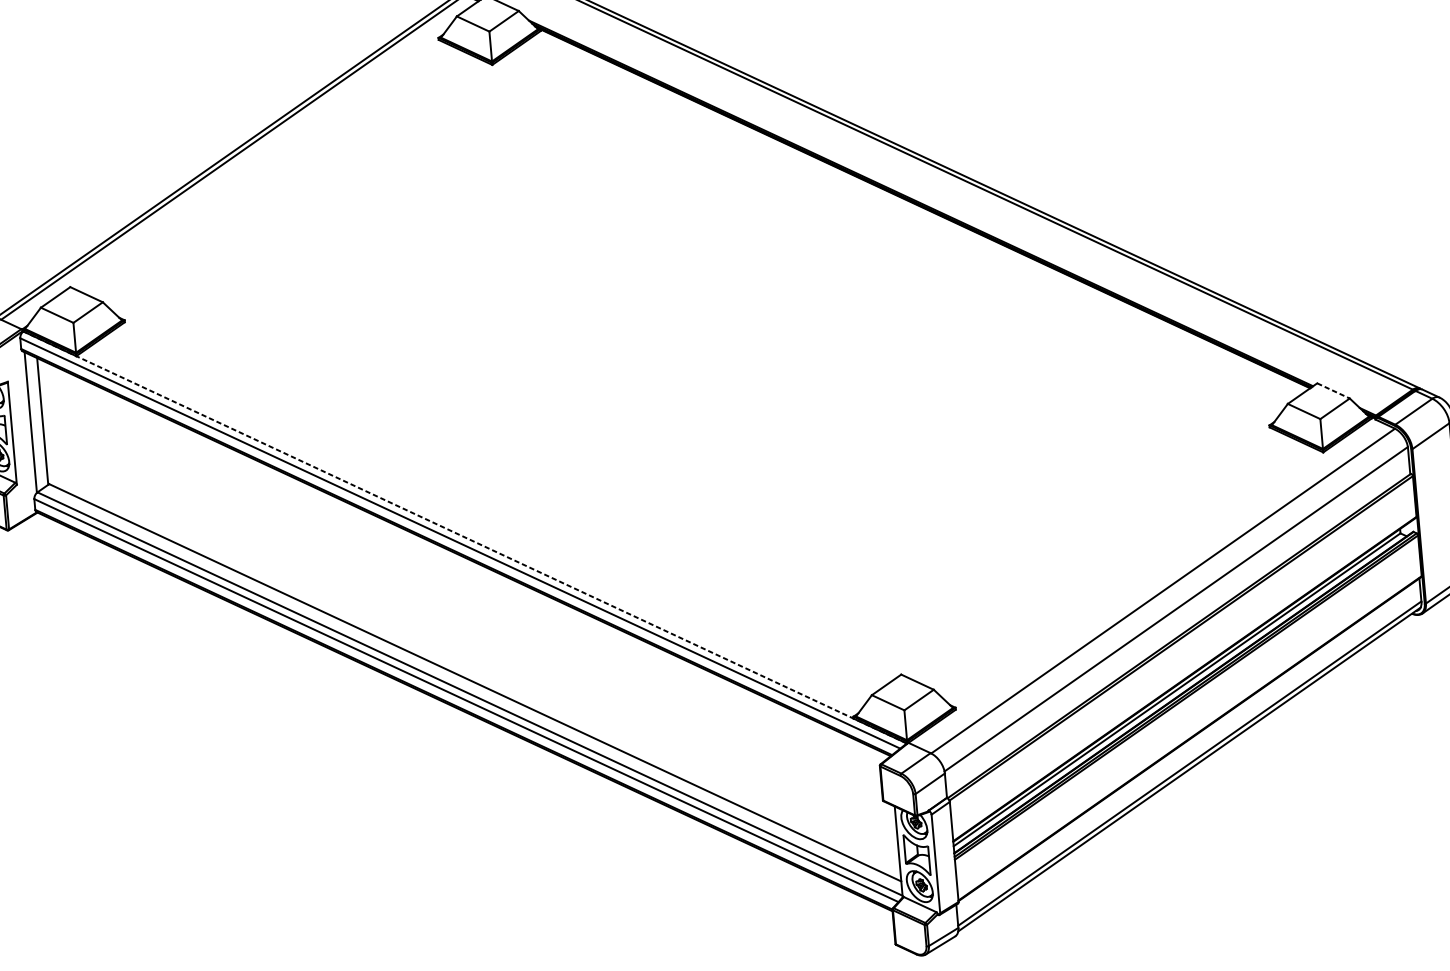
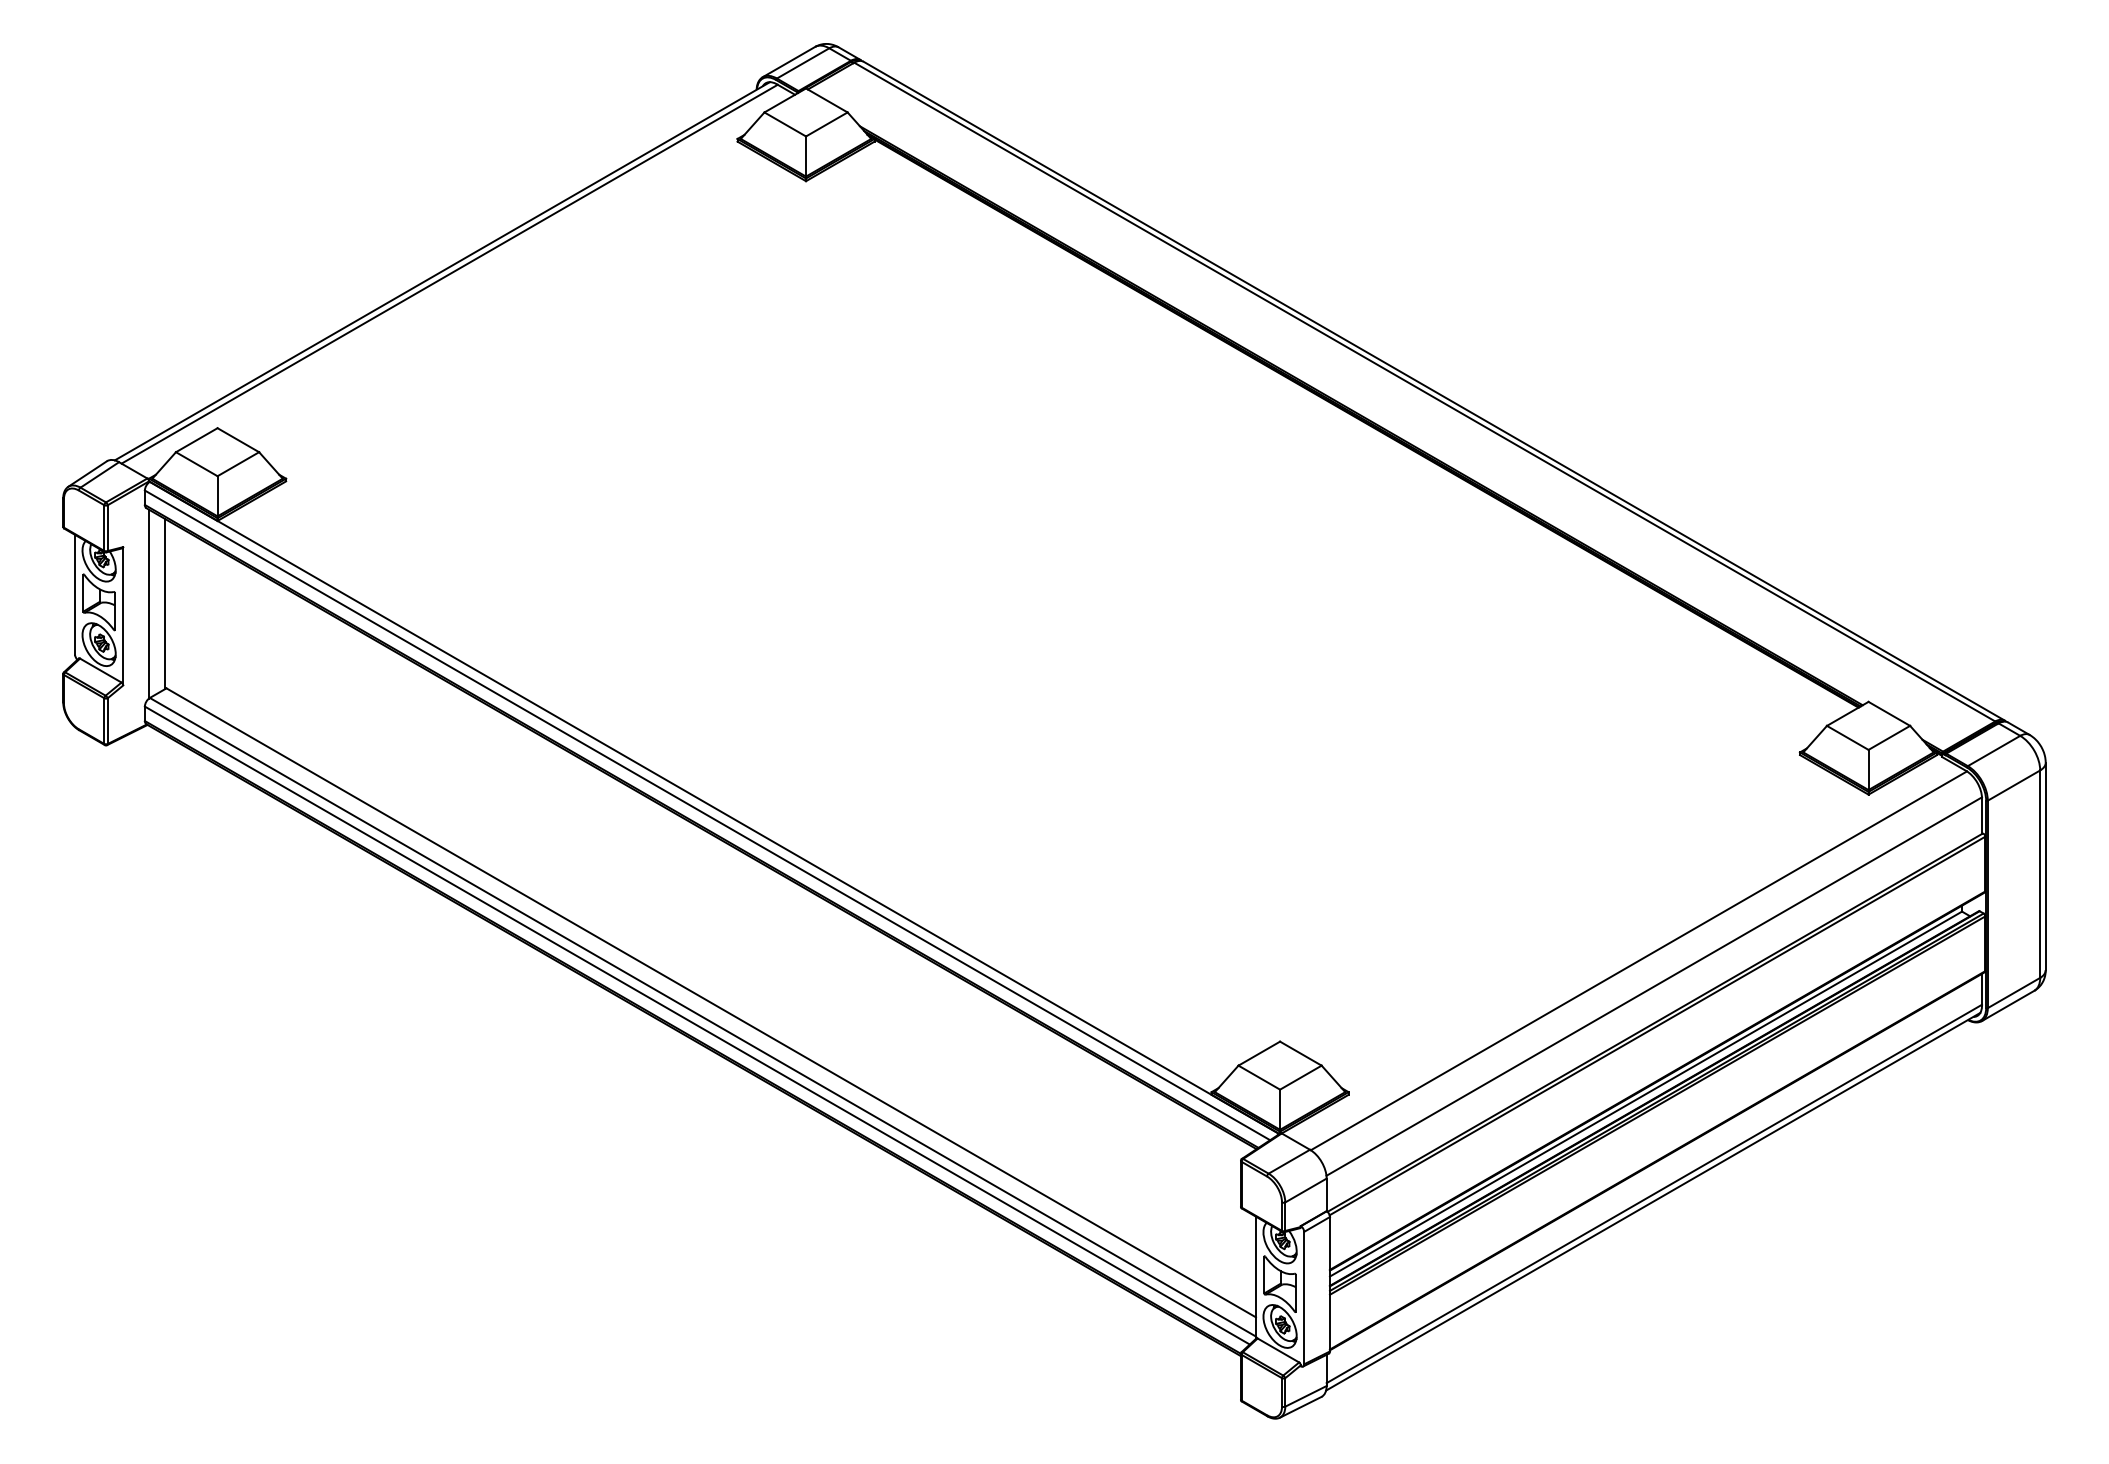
line: (1333, 391) -> (1889, 714), dashed -> solid
line: (464, 537) -> (714, 807), dashed -> solid

